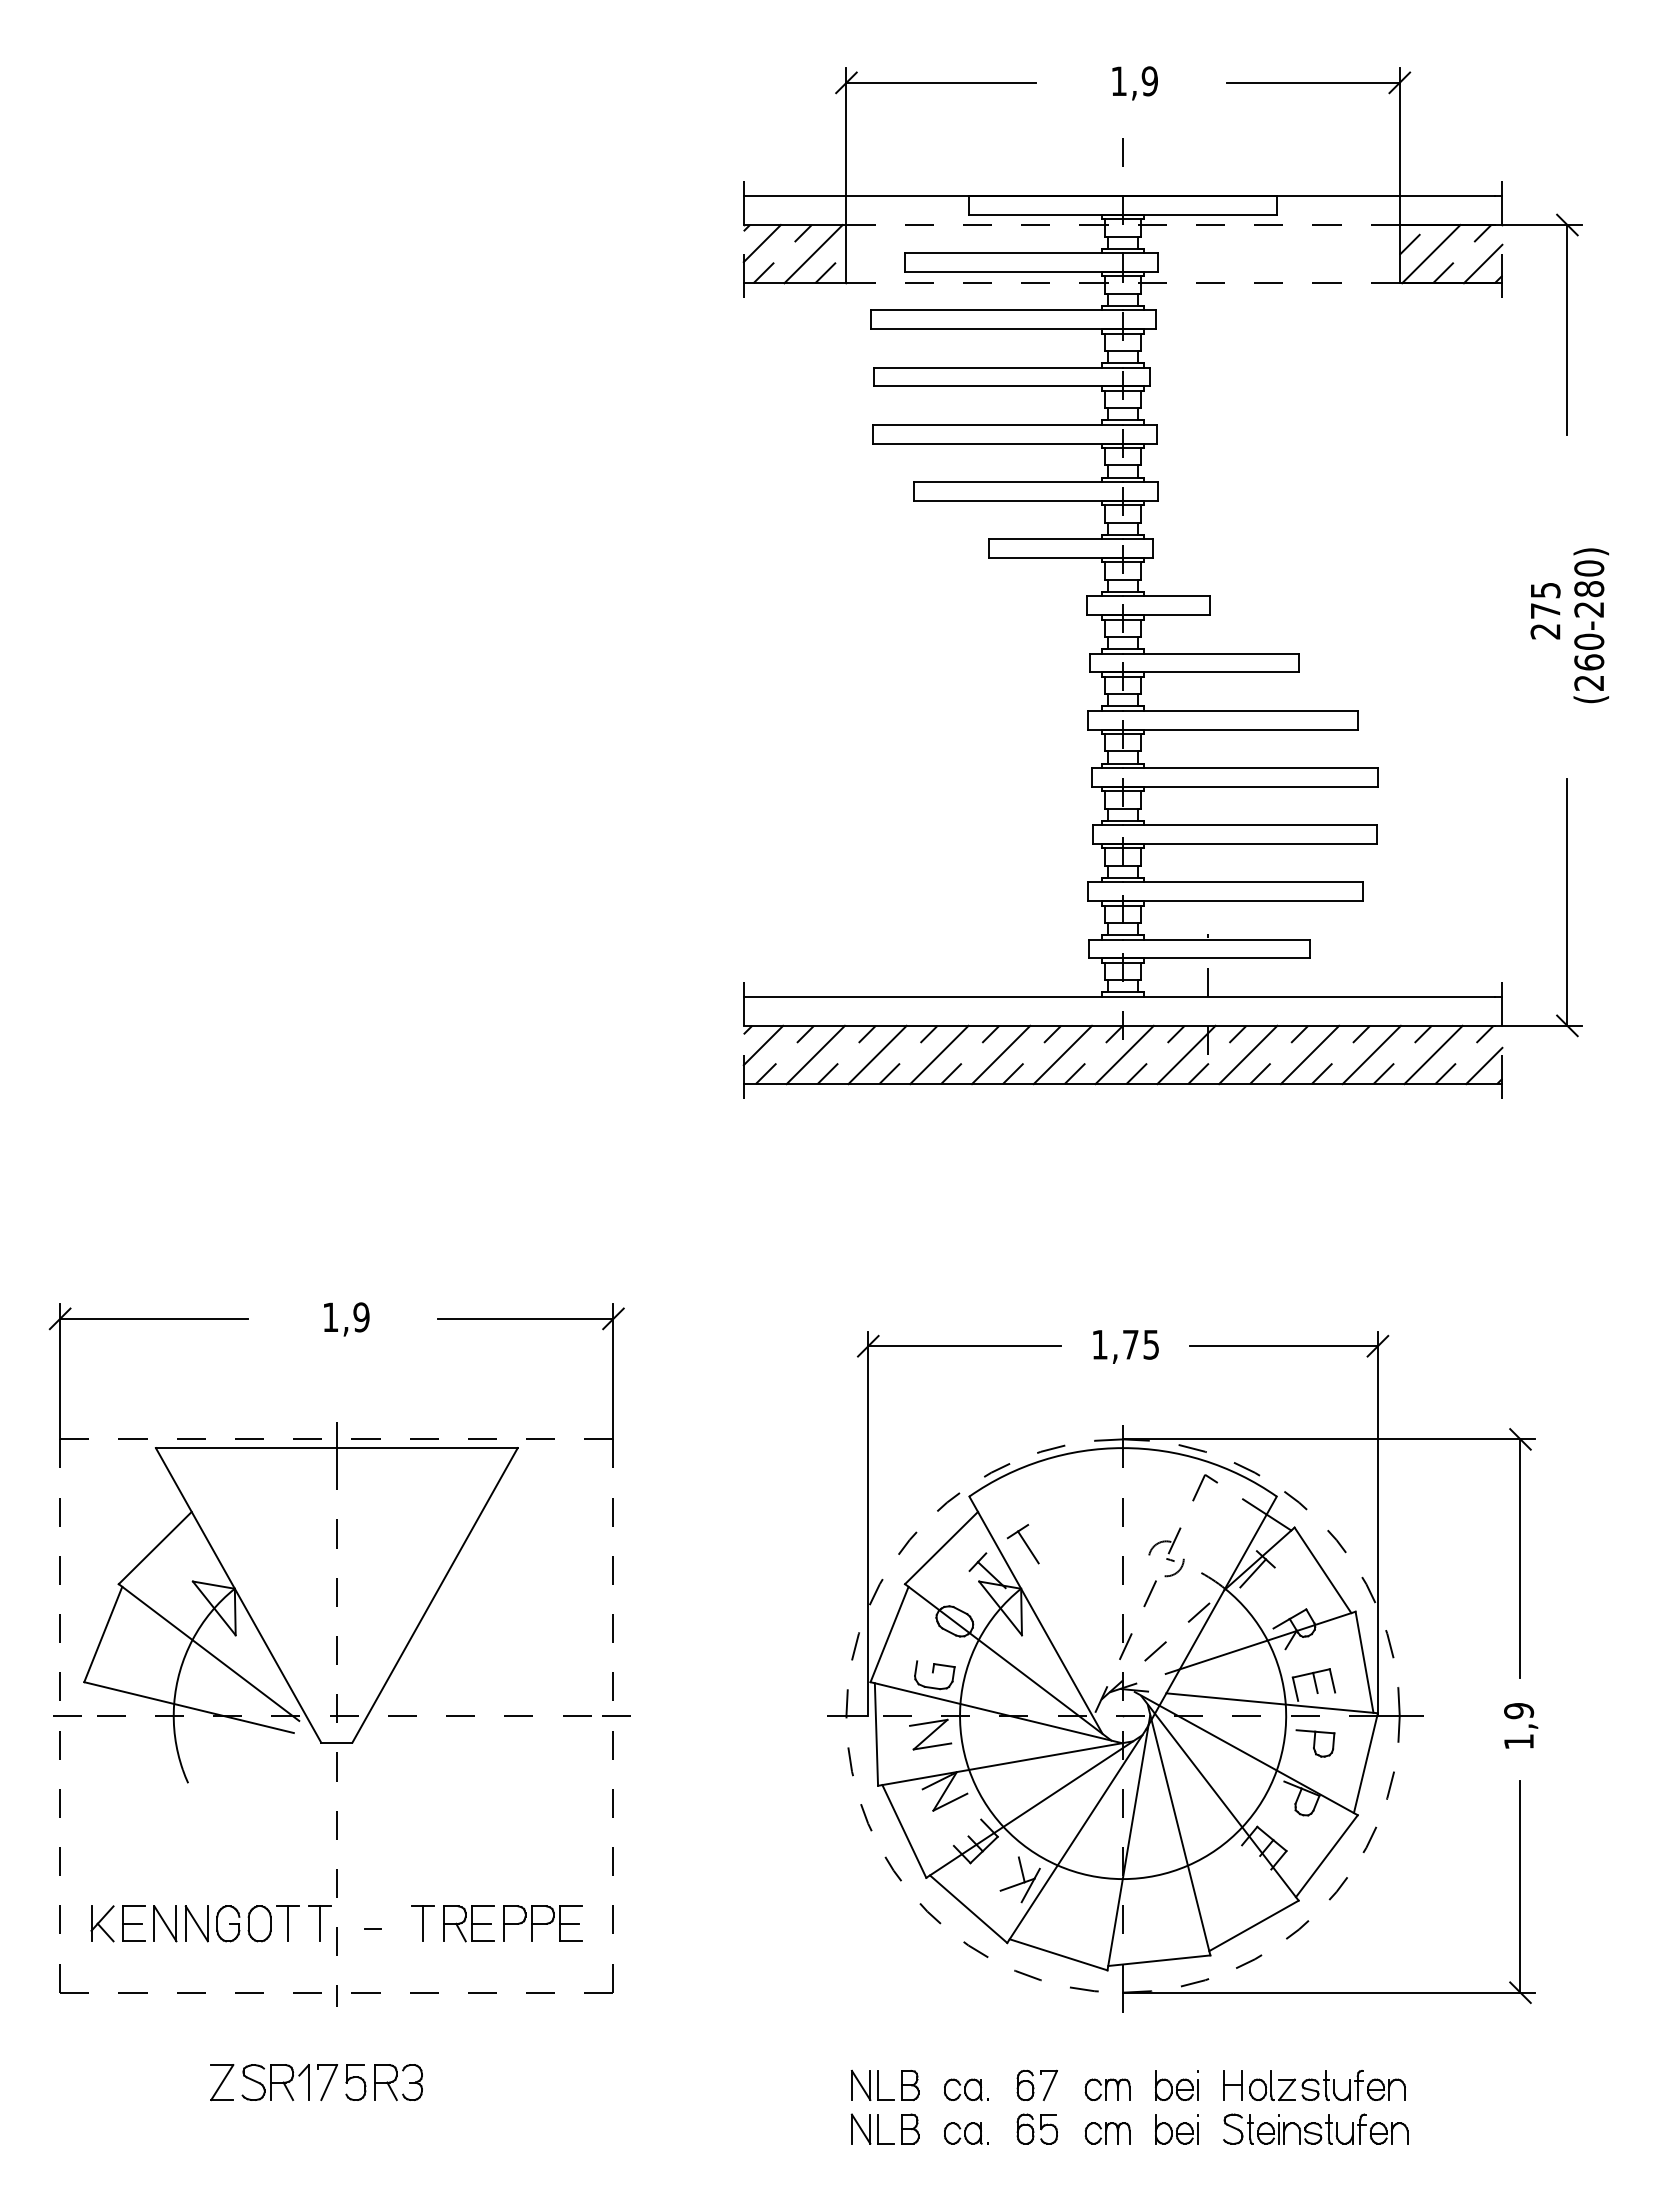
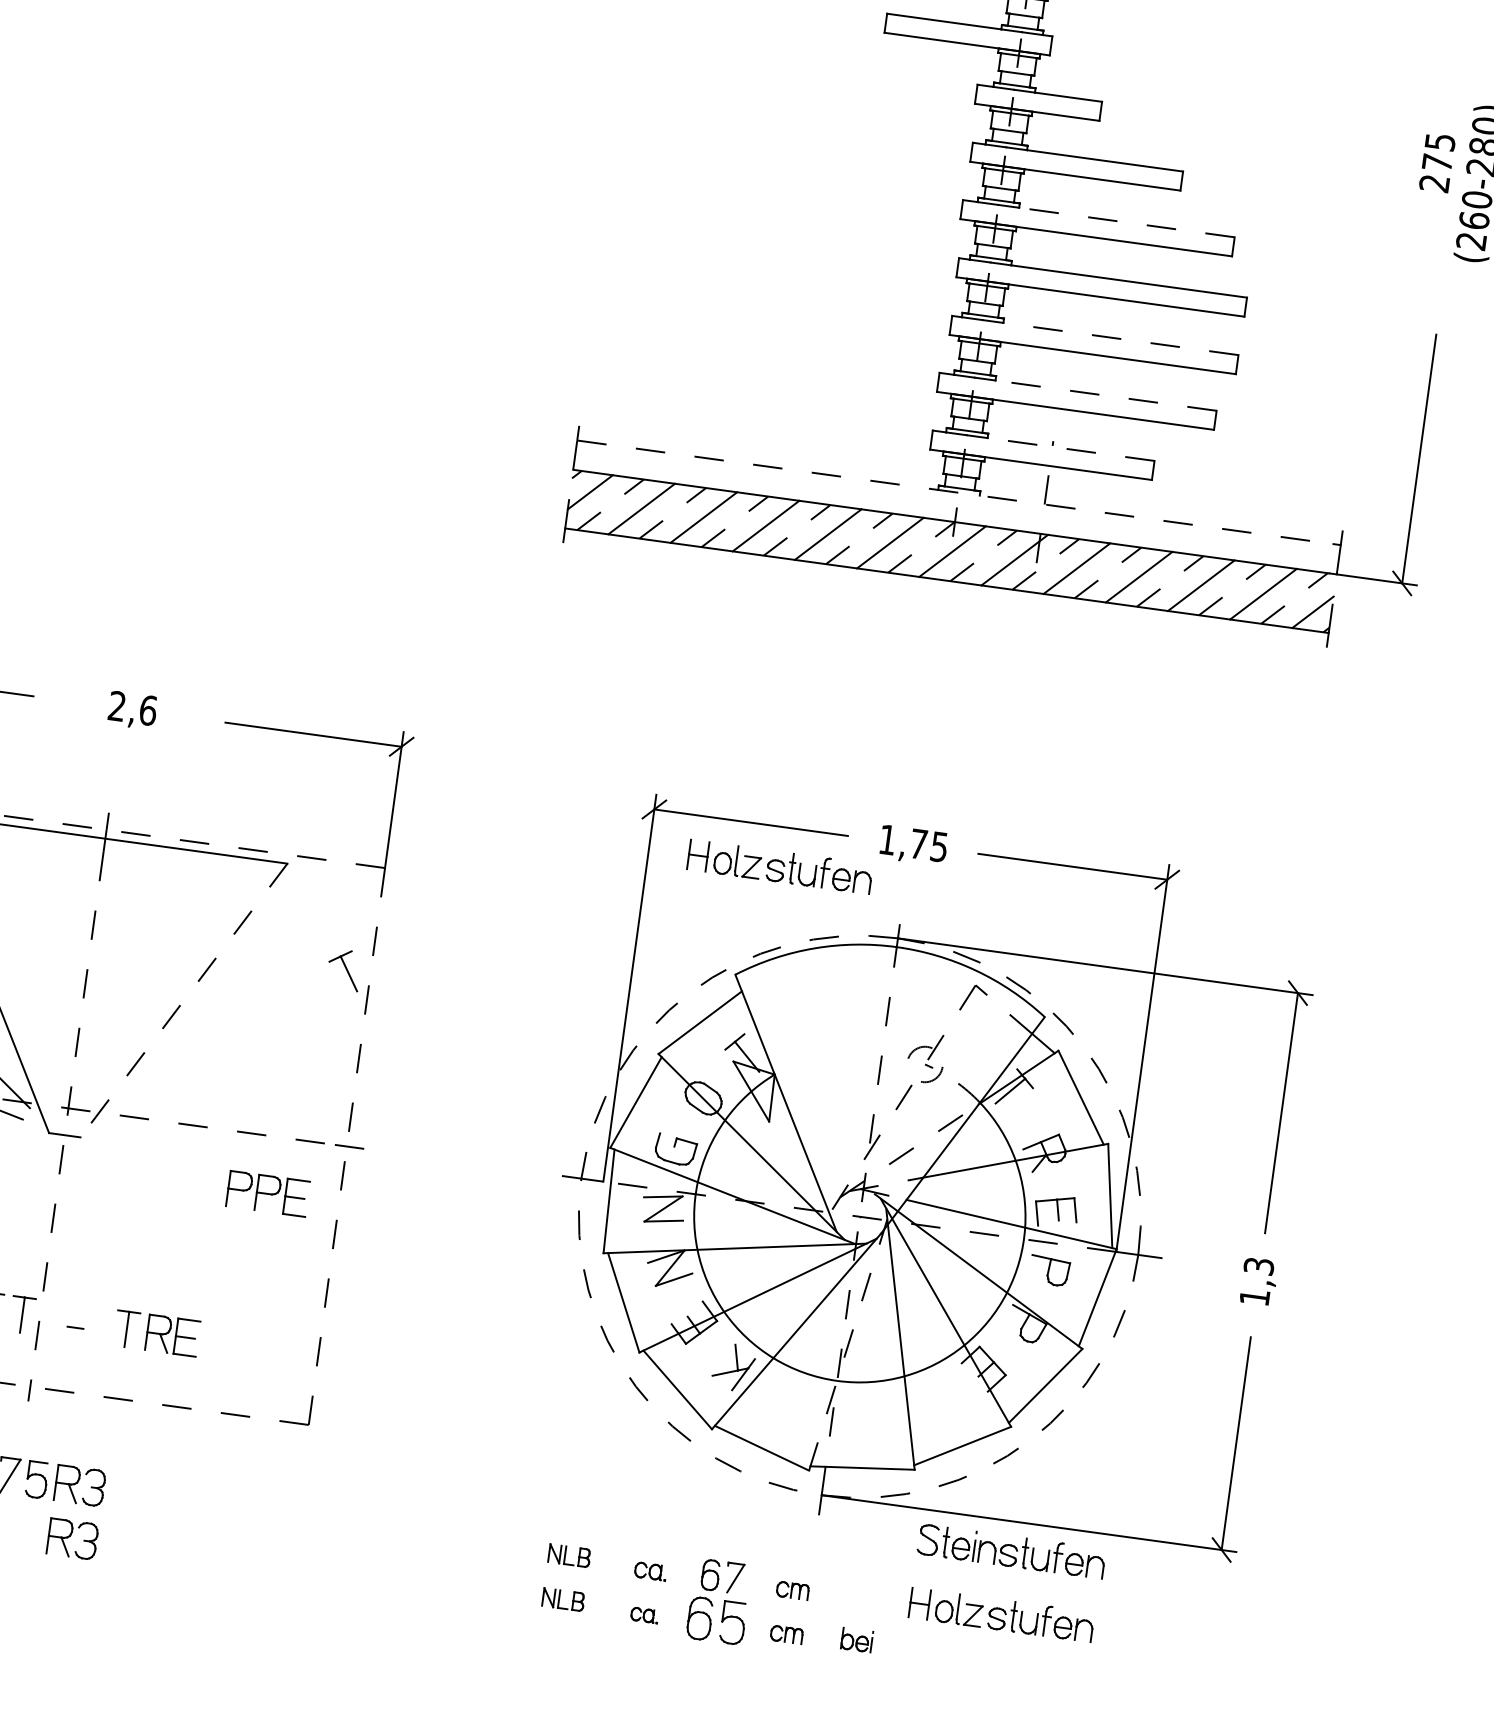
line: (1250, 710) -> (1126, 222), solid -> dashed
line: (1260, 825) -> (1120, 339), solid -> dashed
line: (1253, 882) -> (1106, 395), solid -> dashed
line: (1226, 939) -> (1070, 449), solid -> dashed
line: (1119, 996) -> (955, 492), solid -> dashed
text: (345, 1317) -> (132, 708), 1,9 -> 2,6
part: (998, 1385) -> (780, 866), added
part: (1022, 1544) -> (343, 970), moved
line: (435, 1595) -> (184, 1000), solid -> dashed
text: (1518, 1711) -> (1258, 1266), 1,9 -> 1,3
line: (1128, 1847) -> (847, 1349), solid -> dashed
part: (542, 1923) -> (267, 1193), moved
part: (884, 2085) -> (568, 1555), size x0.6
part: (1176, 2085) -> (862, 1596), removed
part: (966, 2089) -> (650, 1571), size x0.7
part: (1107, 2089) -> (792, 1590), size x0.7
part: (884, 2128) -> (562, 1599), size x0.6
part: (1036, 2128) -> (715, 1620), size x1.4
part: (1315, 2128) -> (1011, 1550), moved
part: (1176, 2129) -> (856, 1640), size x0.7
part: (966, 2133) -> (644, 1615), size x0.6
part: (1107, 2133) -> (786, 1634), size x0.7
part: (398, 2135) -> (72, 1539), added

